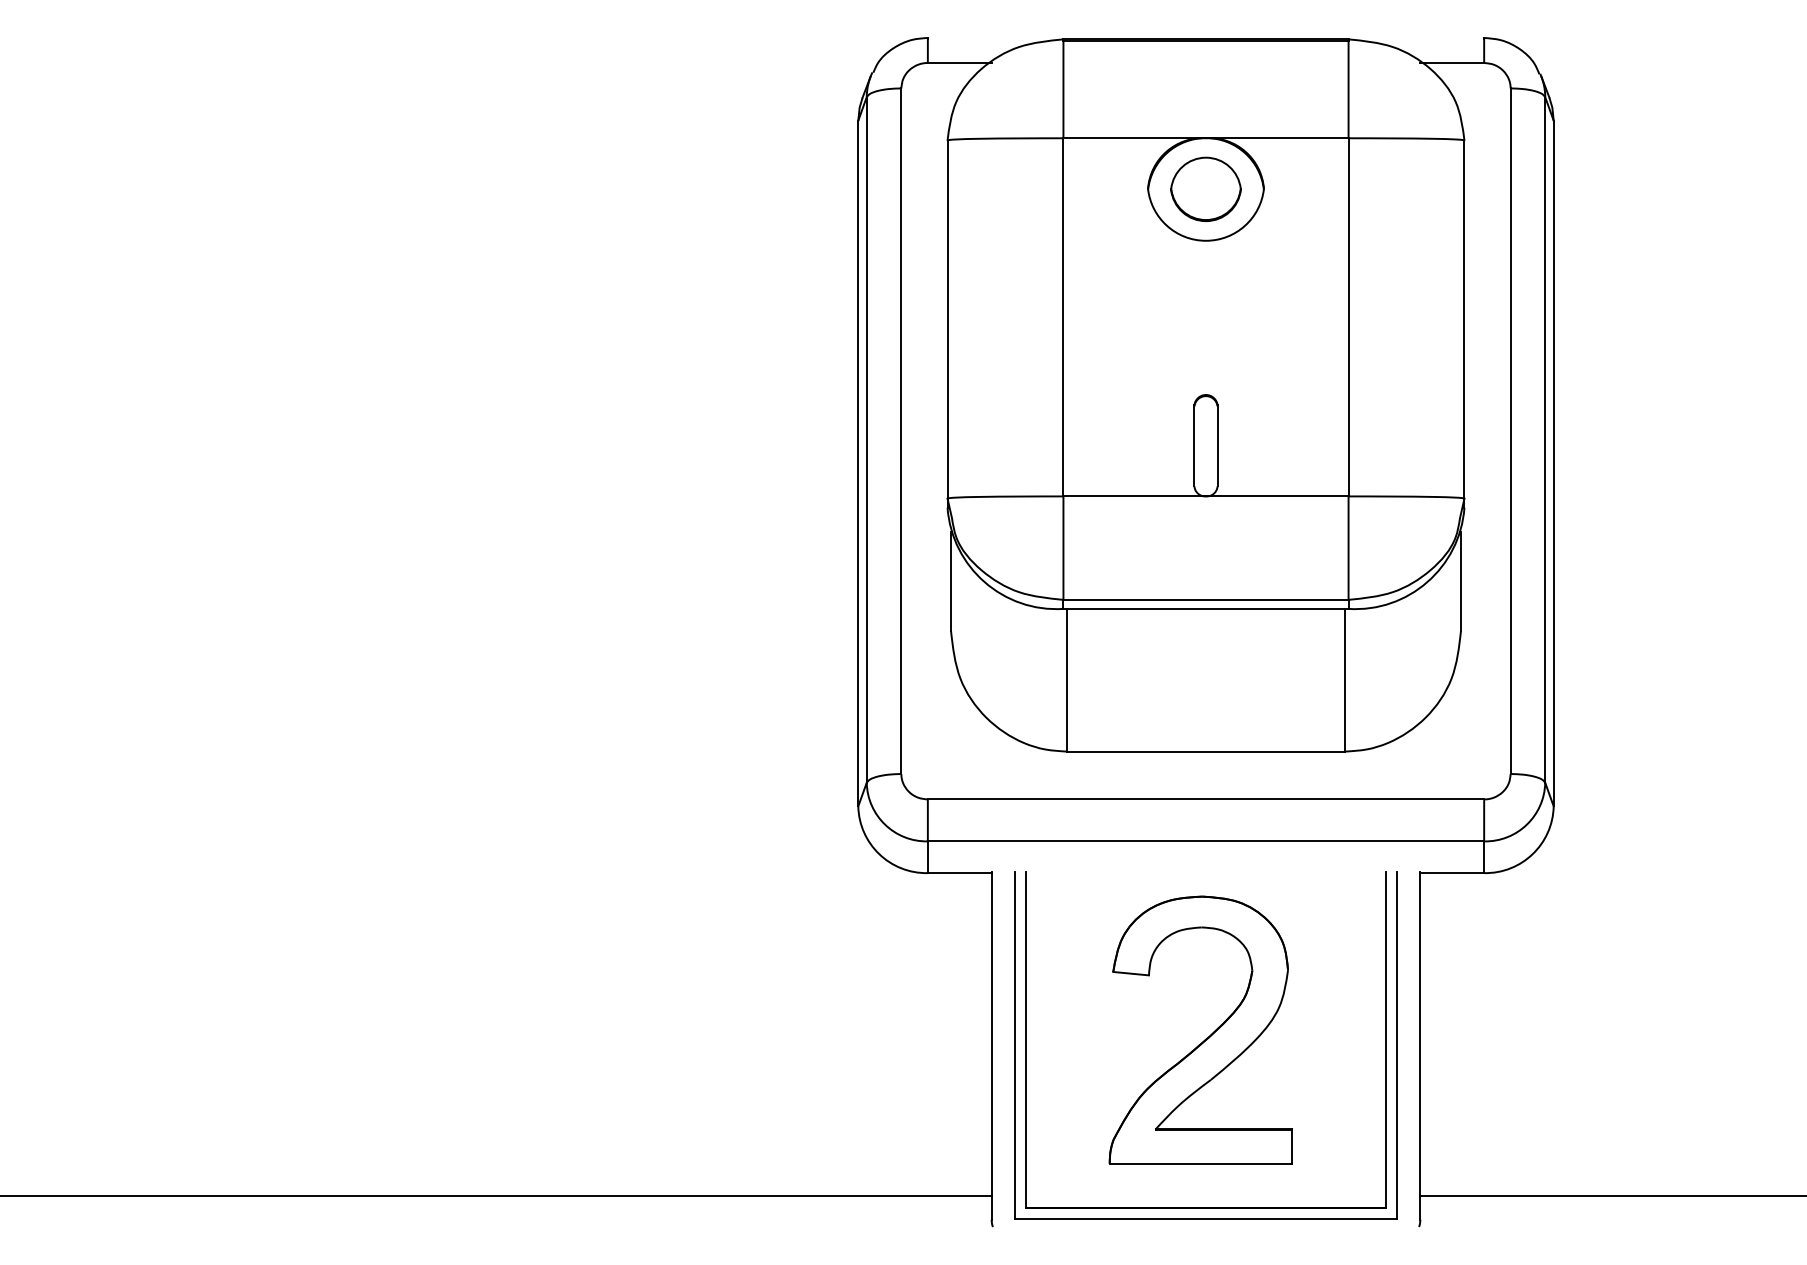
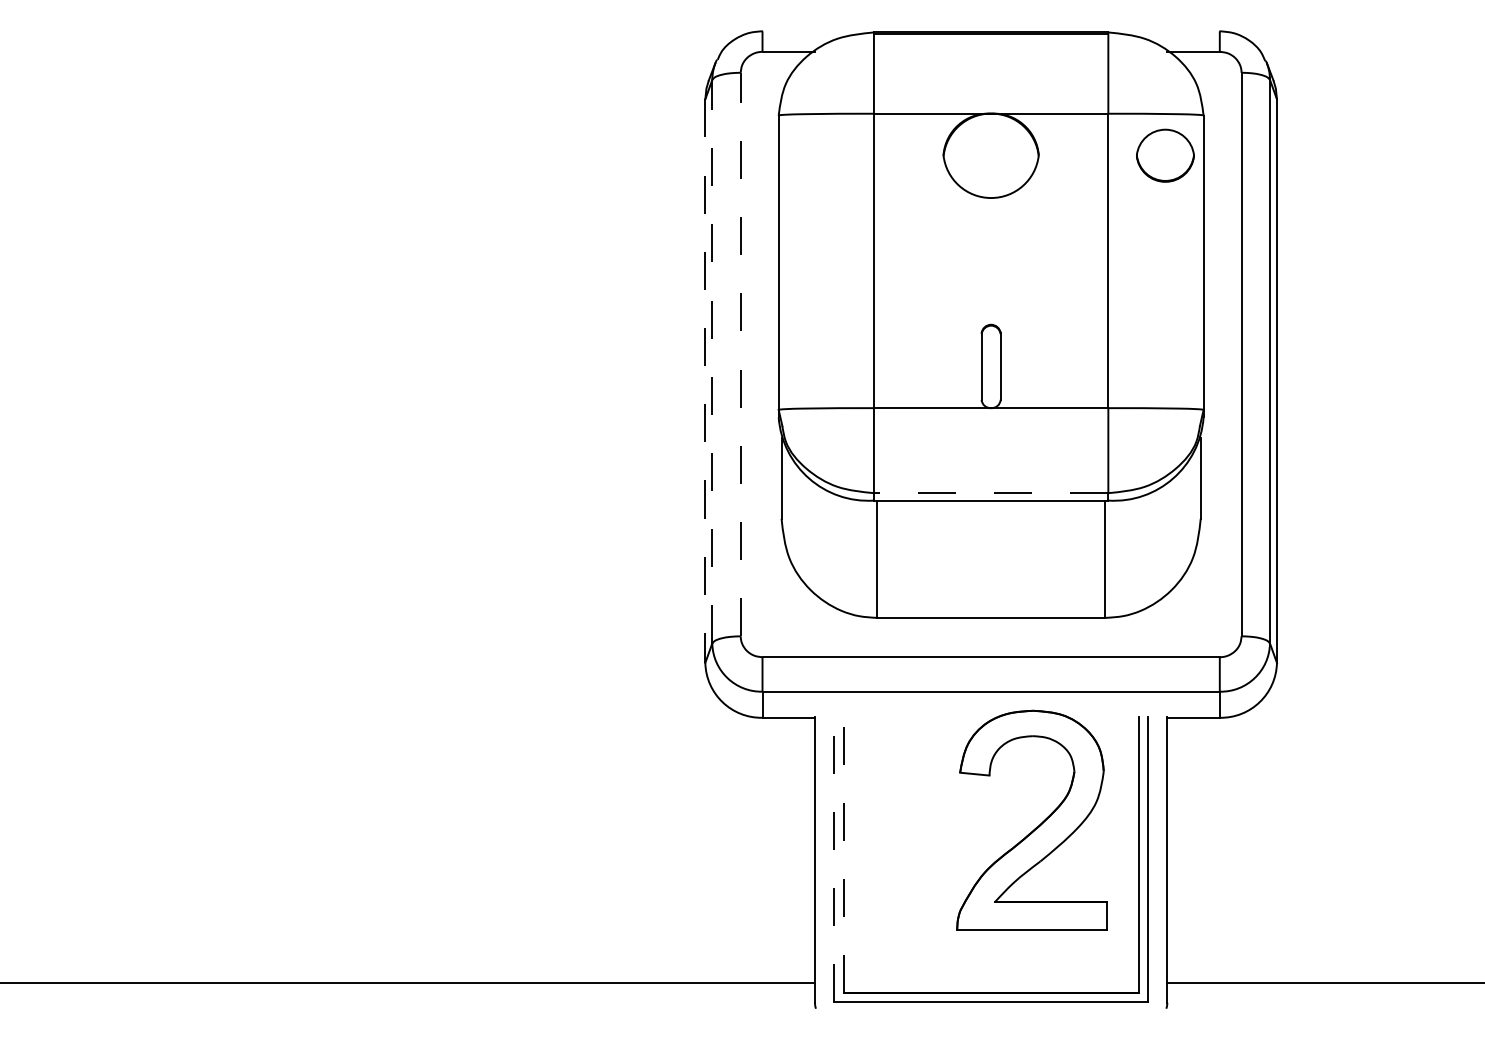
part: (1205, 188) -> (1165, 155), moved
line: (901, 431) -> (740, 354), solid -> dashed
line: (866, 439) -> (712, 361), solid -> dashed
line: (858, 463) -> (705, 381), solid -> dashed
line: (1206, 599) -> (991, 492), solid -> dashed
part: (1205, 1038) -> (1035, 827), moved
line: (1026, 1039) -> (843, 854), solid -> dashed
line: (1014, 1045) -> (833, 859), solid -> dashed

